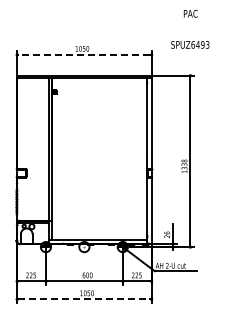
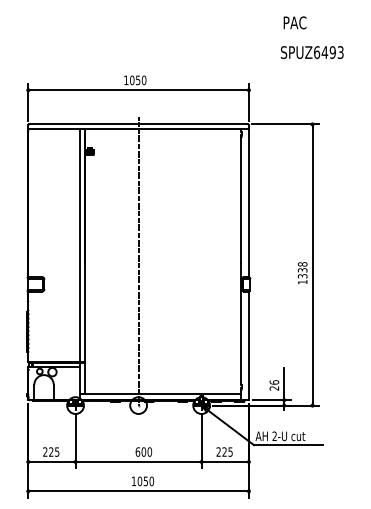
text: (190, 13) -> (294, 22), moved
text: (190, 44) -> (312, 51), moved
line: (84, 54) -> (138, 89), dashed -> solid
line: (84, 159) -> (138, 261), added
line: (84, 299) -> (138, 491), dashed -> solid

